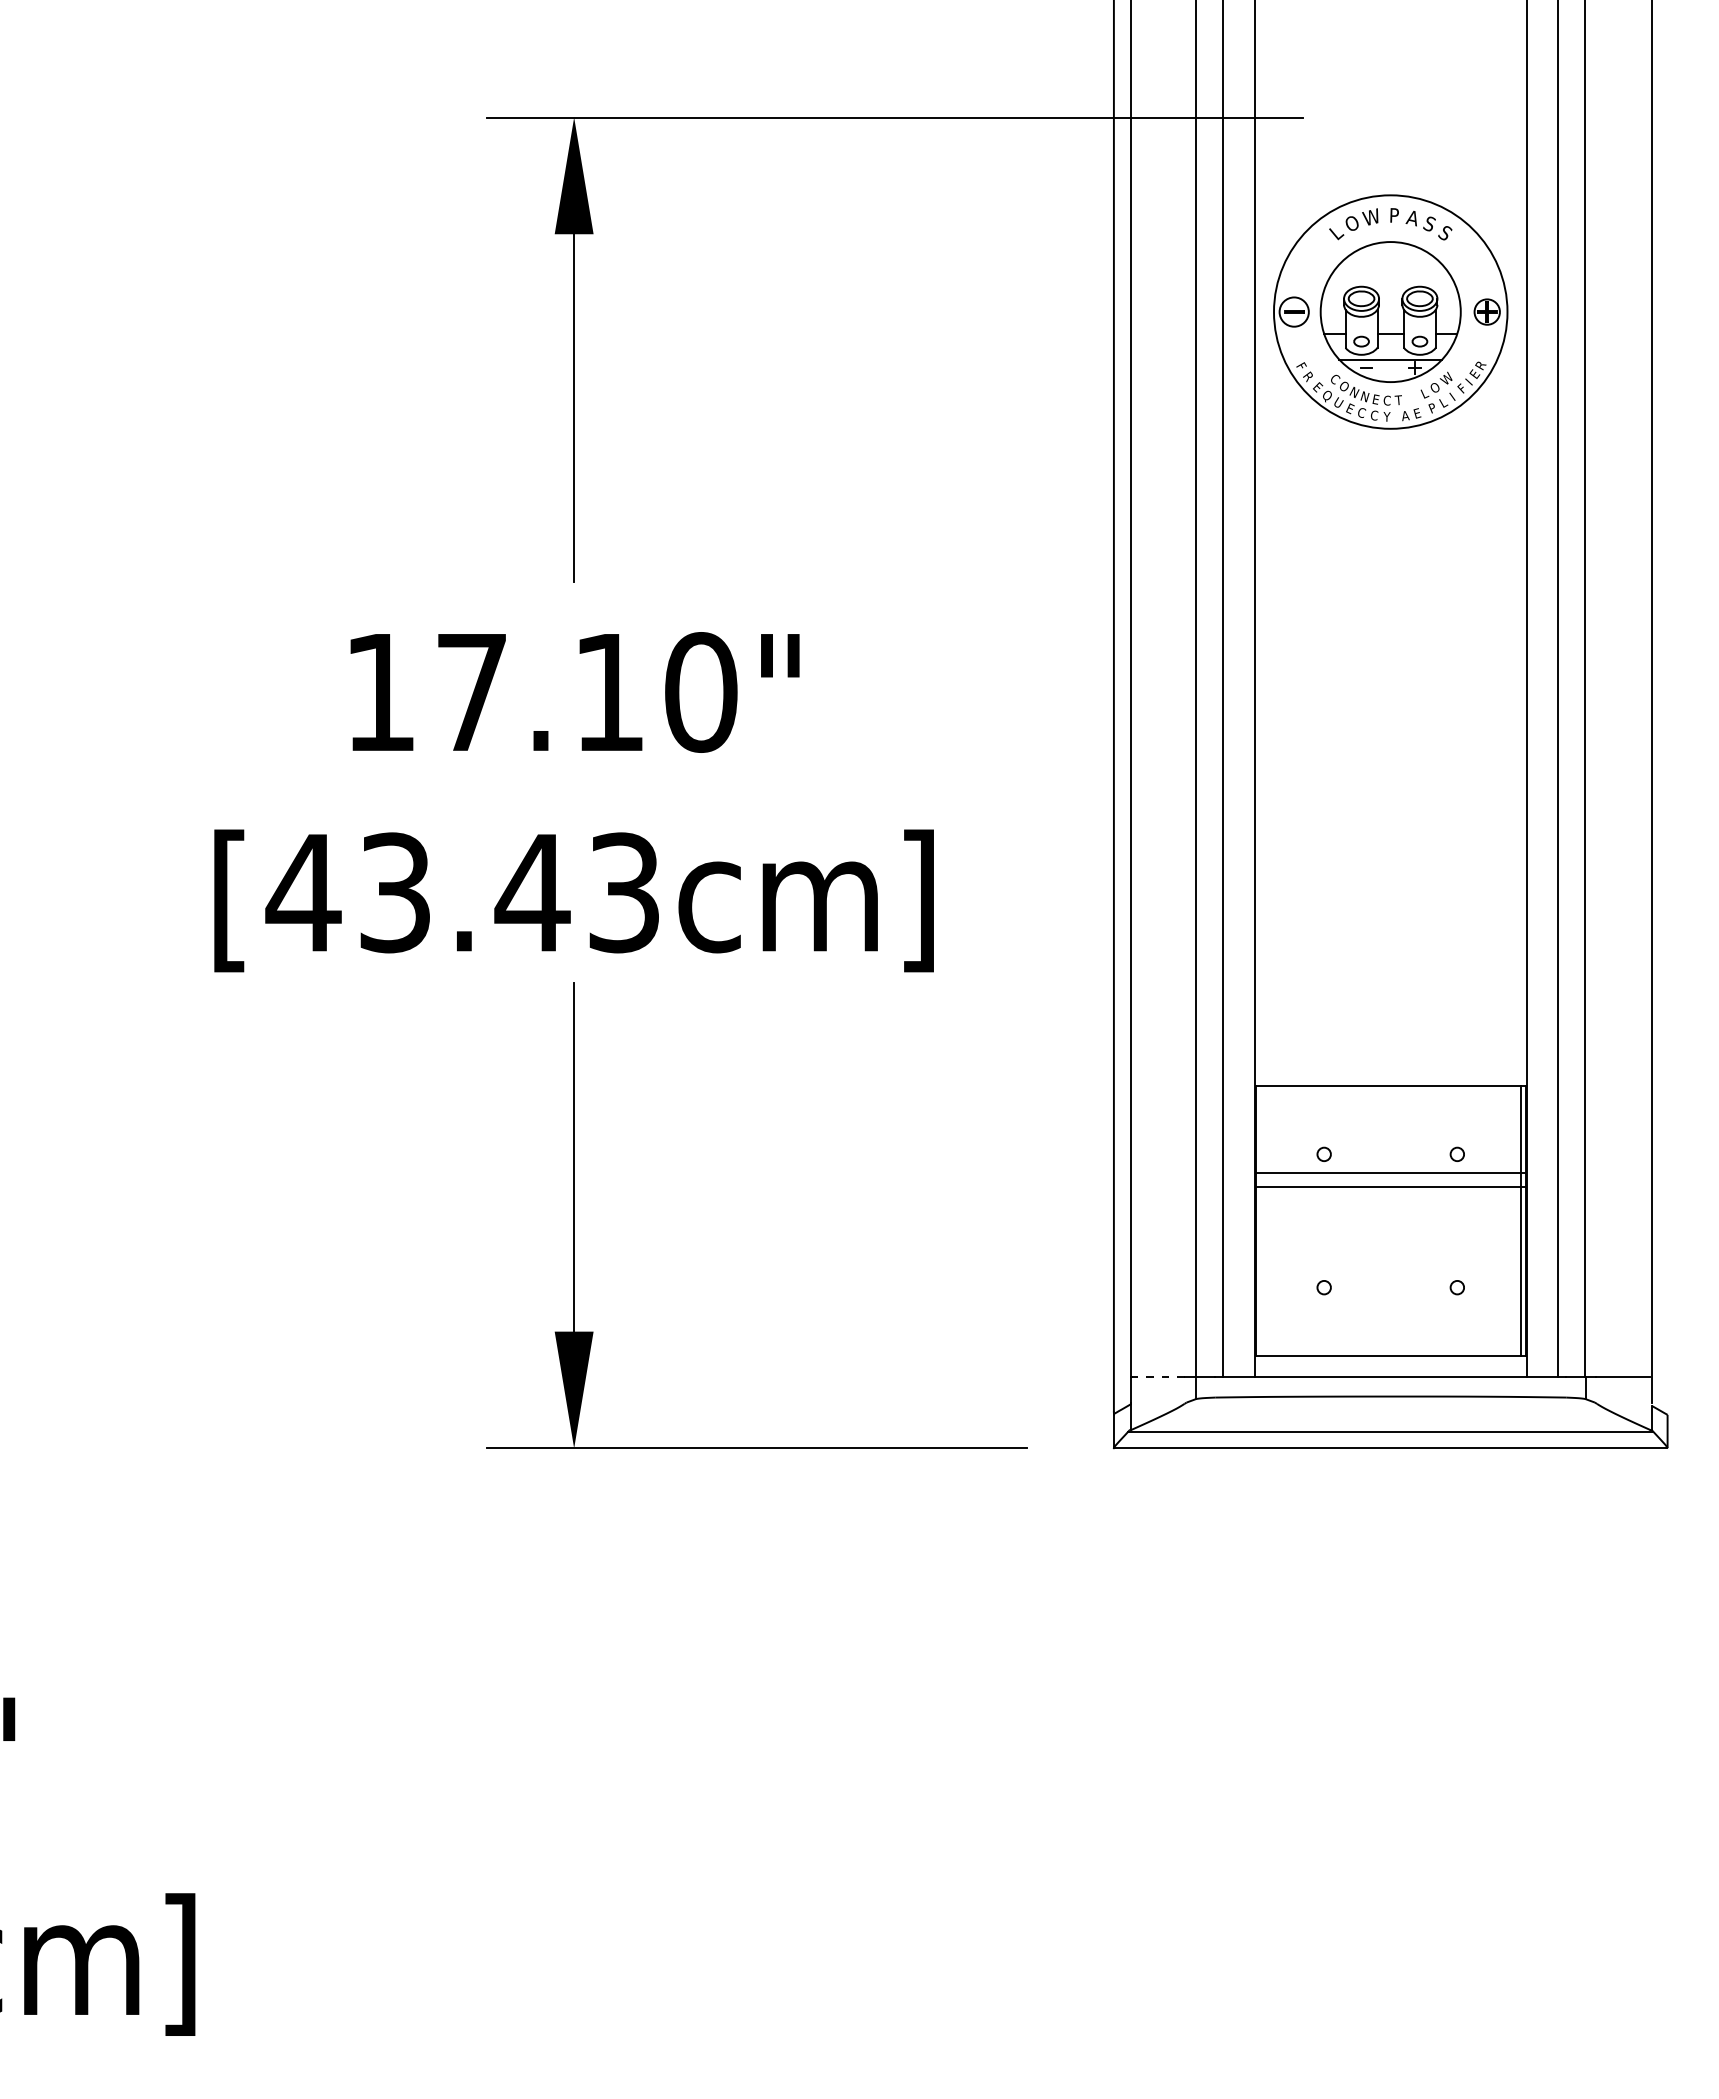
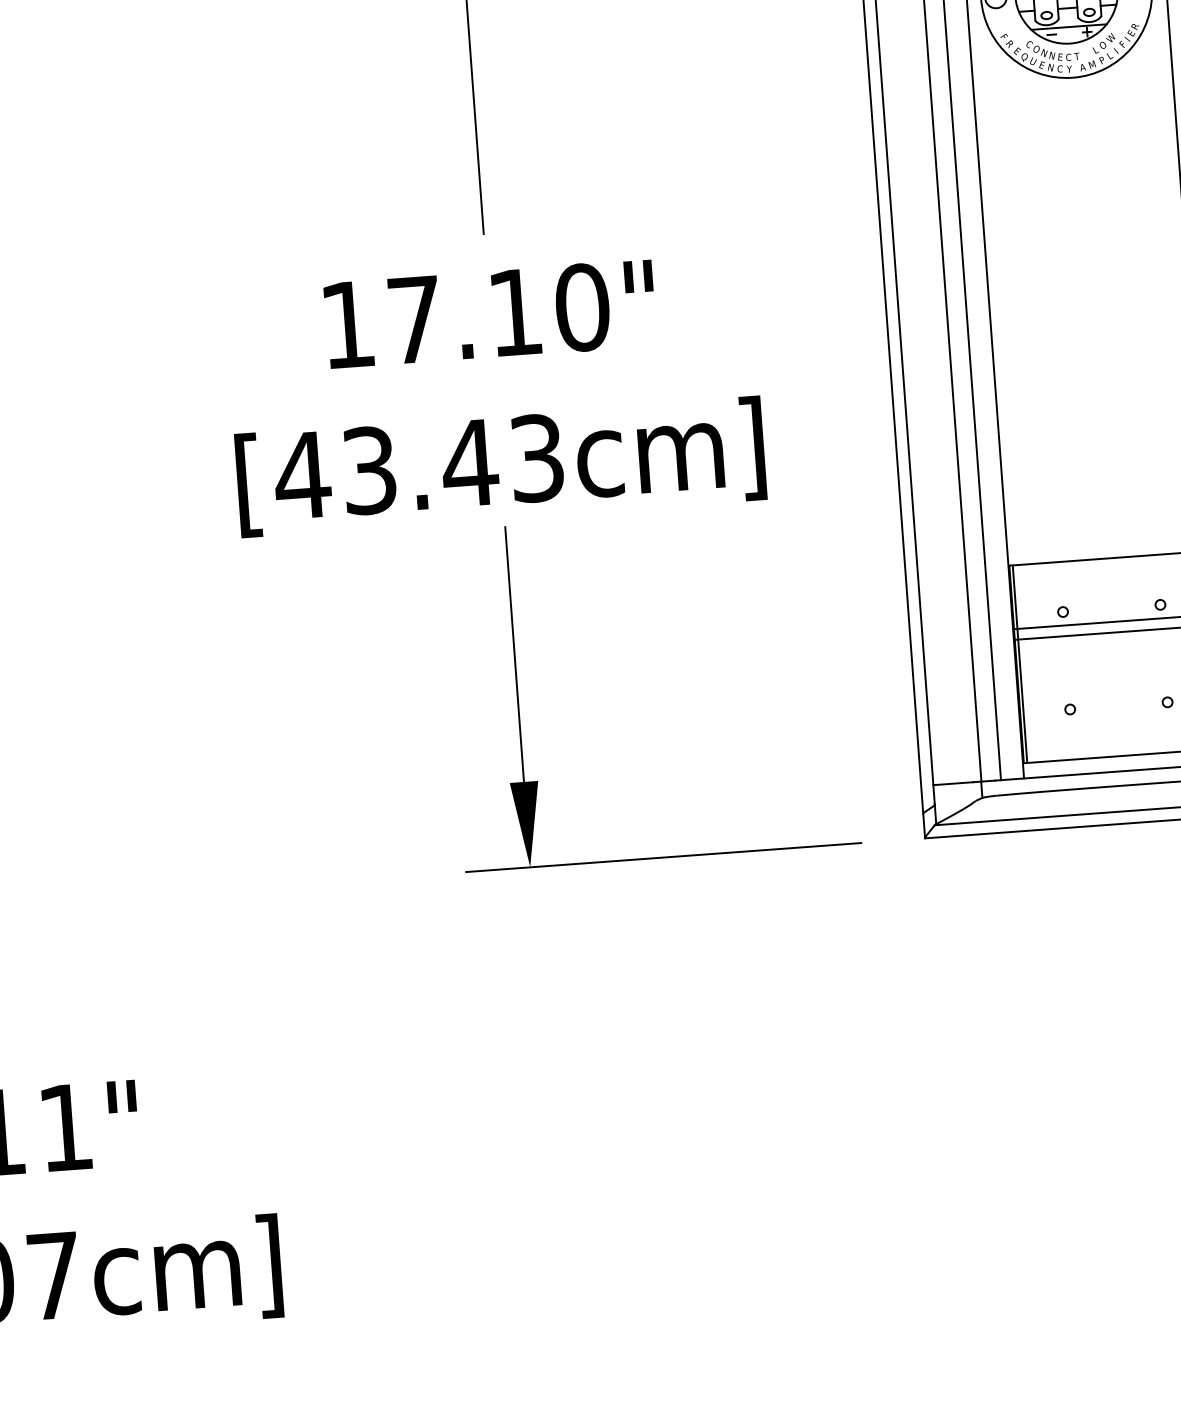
text: (1361, 412) -> (1050, 67), C -> N
text: (1419, 412) -> (1092, 64), E -> M
line: (1260, 1221) -> (1020, 664), added
line: (1158, 1376) -> (953, 783), dashed -> solid

